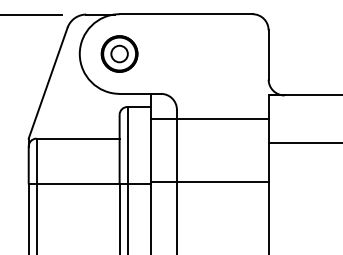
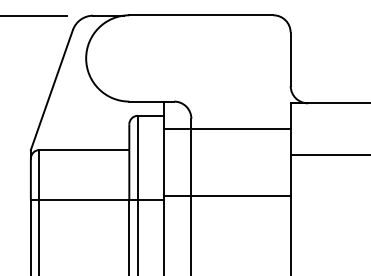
part: (119, 53) -> (129, 57), removed

